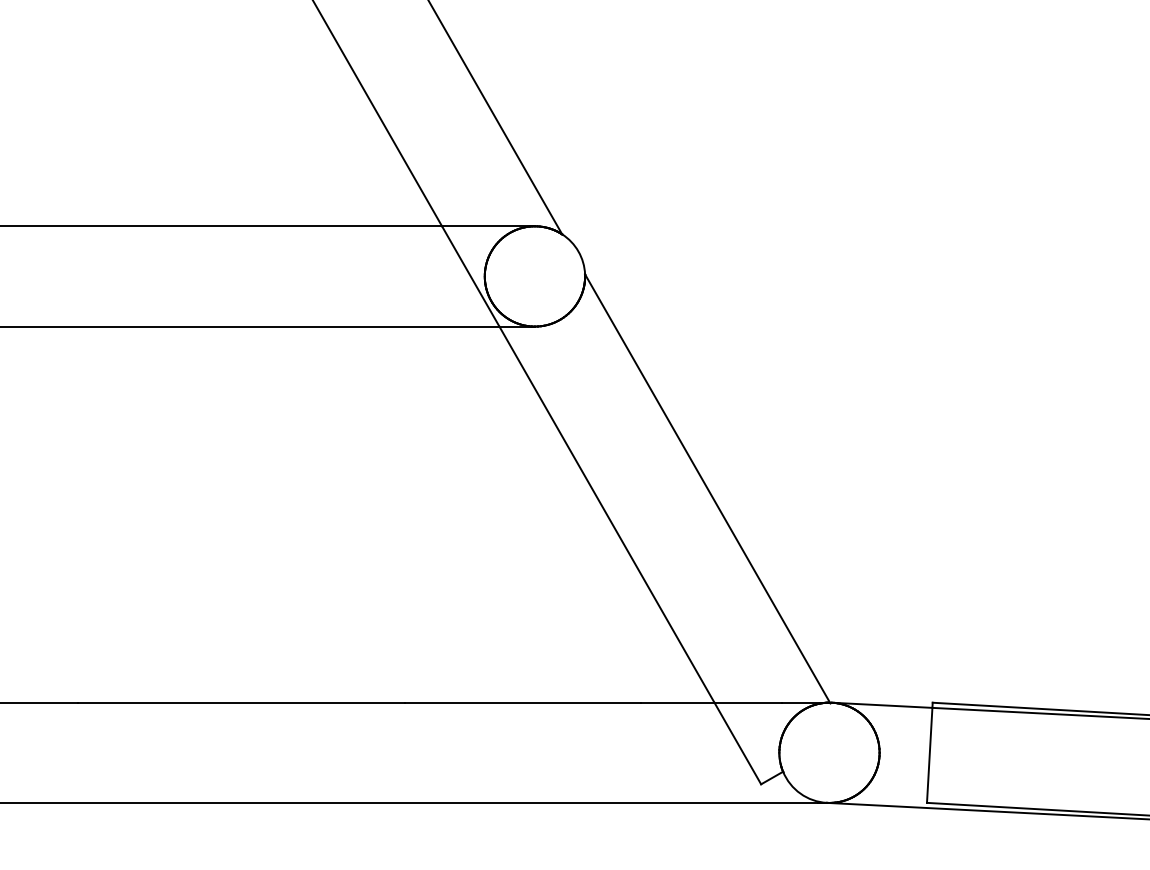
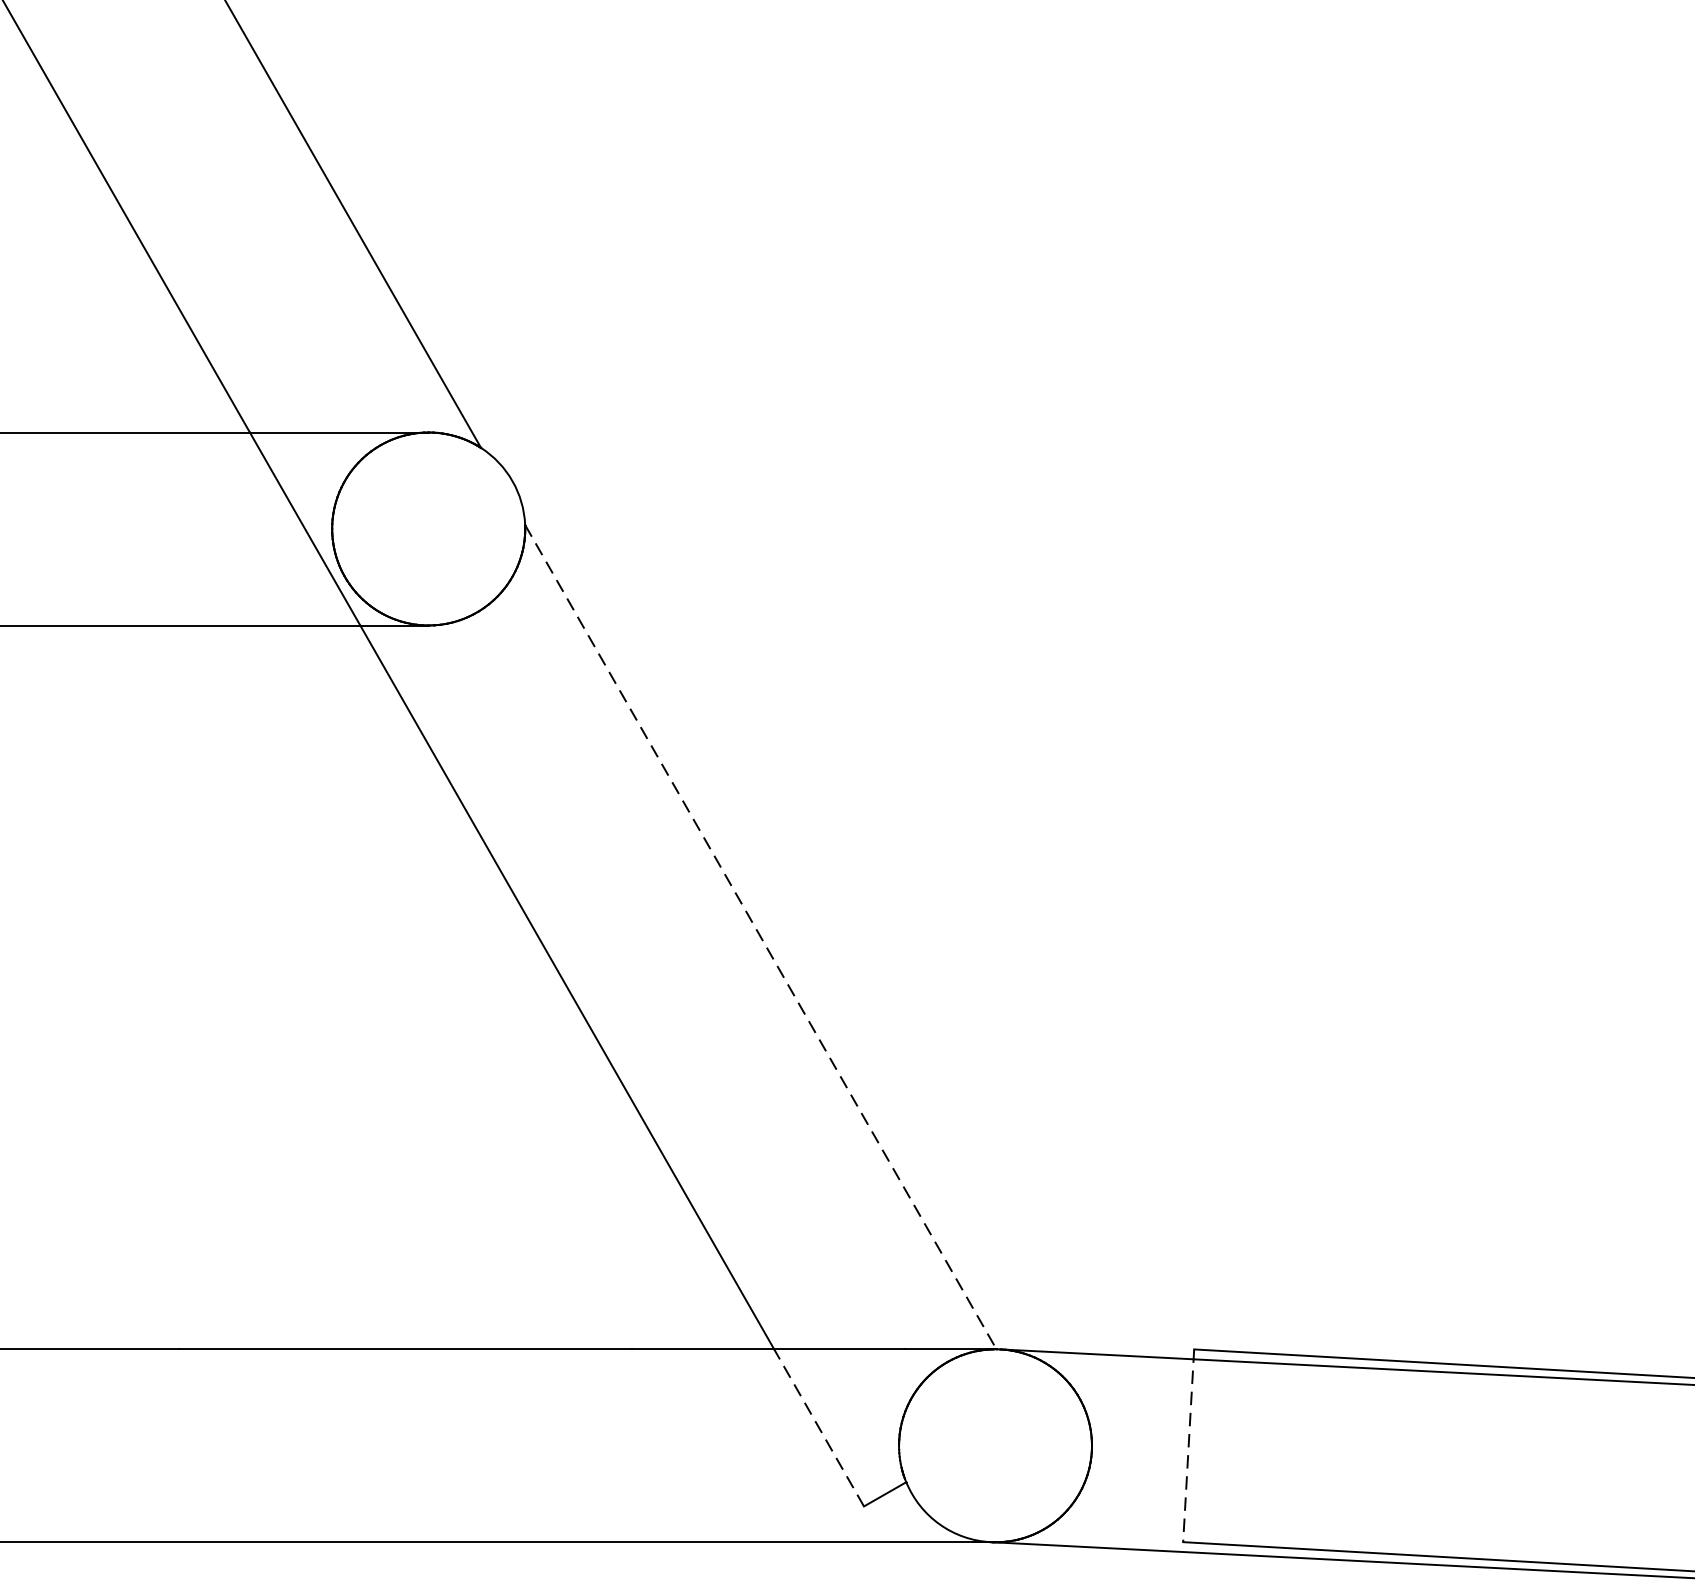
line: (707, 488) -> (760, 937), solid -> dashed
line: (737, 743) -> (818, 1427), solid -> dashed
line: (929, 753) -> (1188, 1447), solid -> dashed

